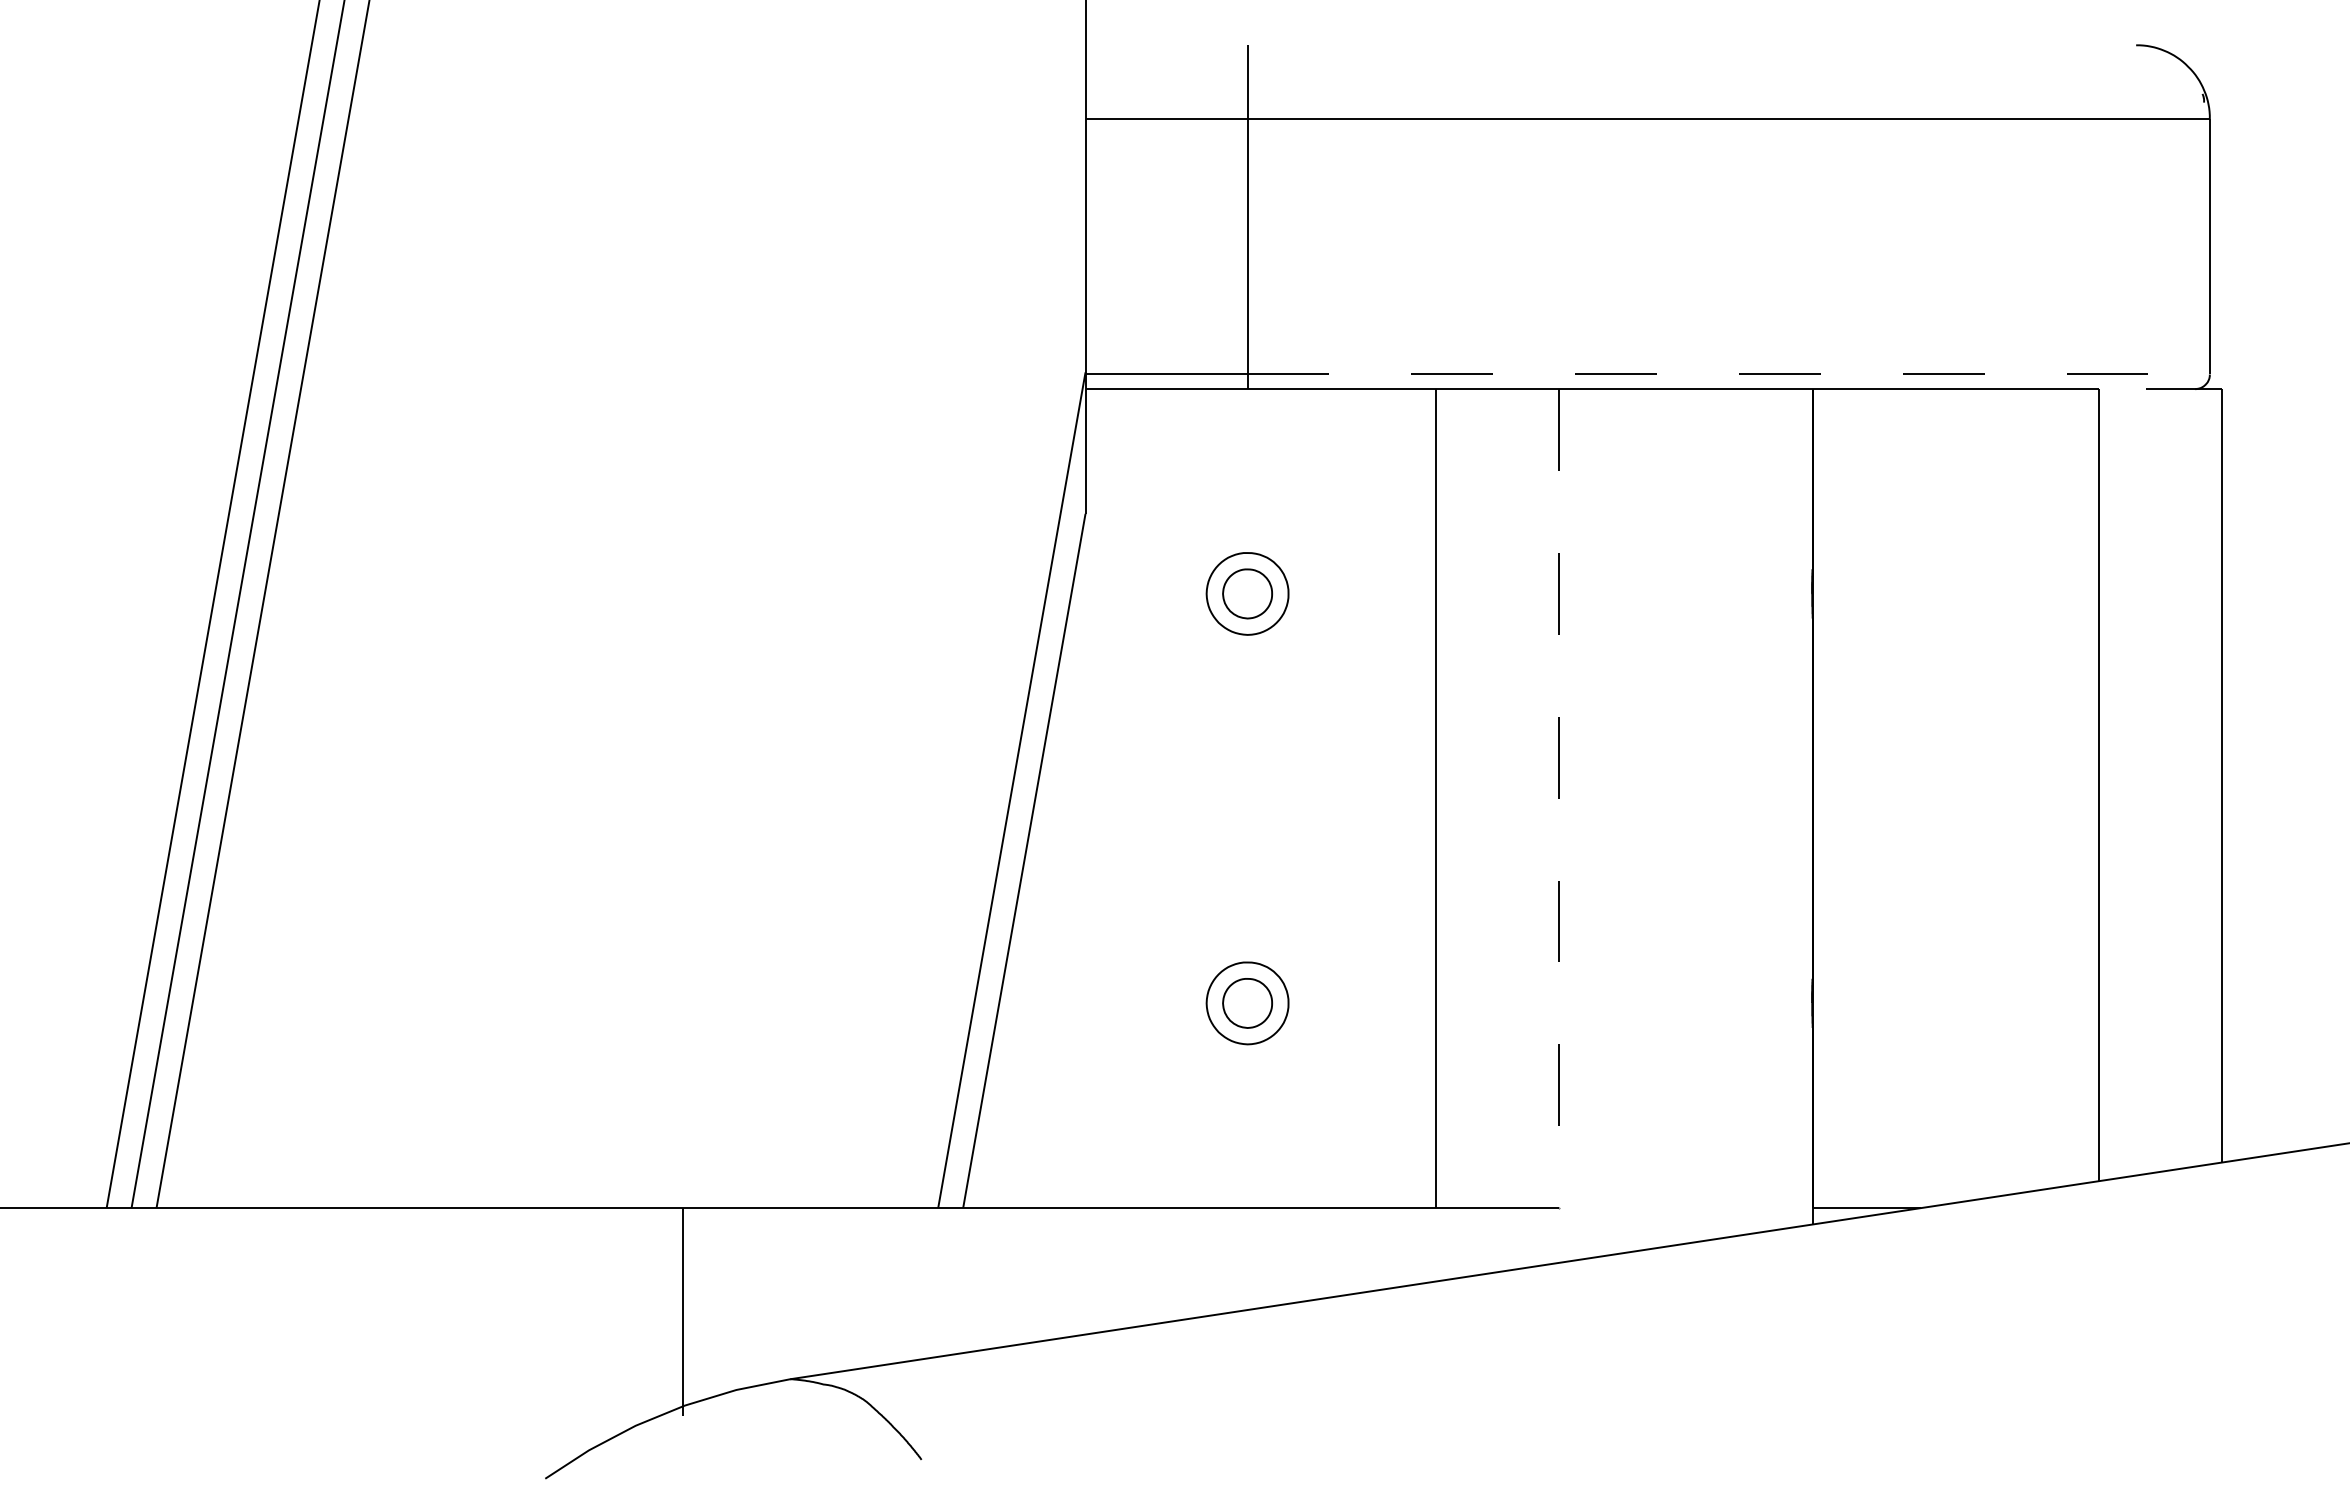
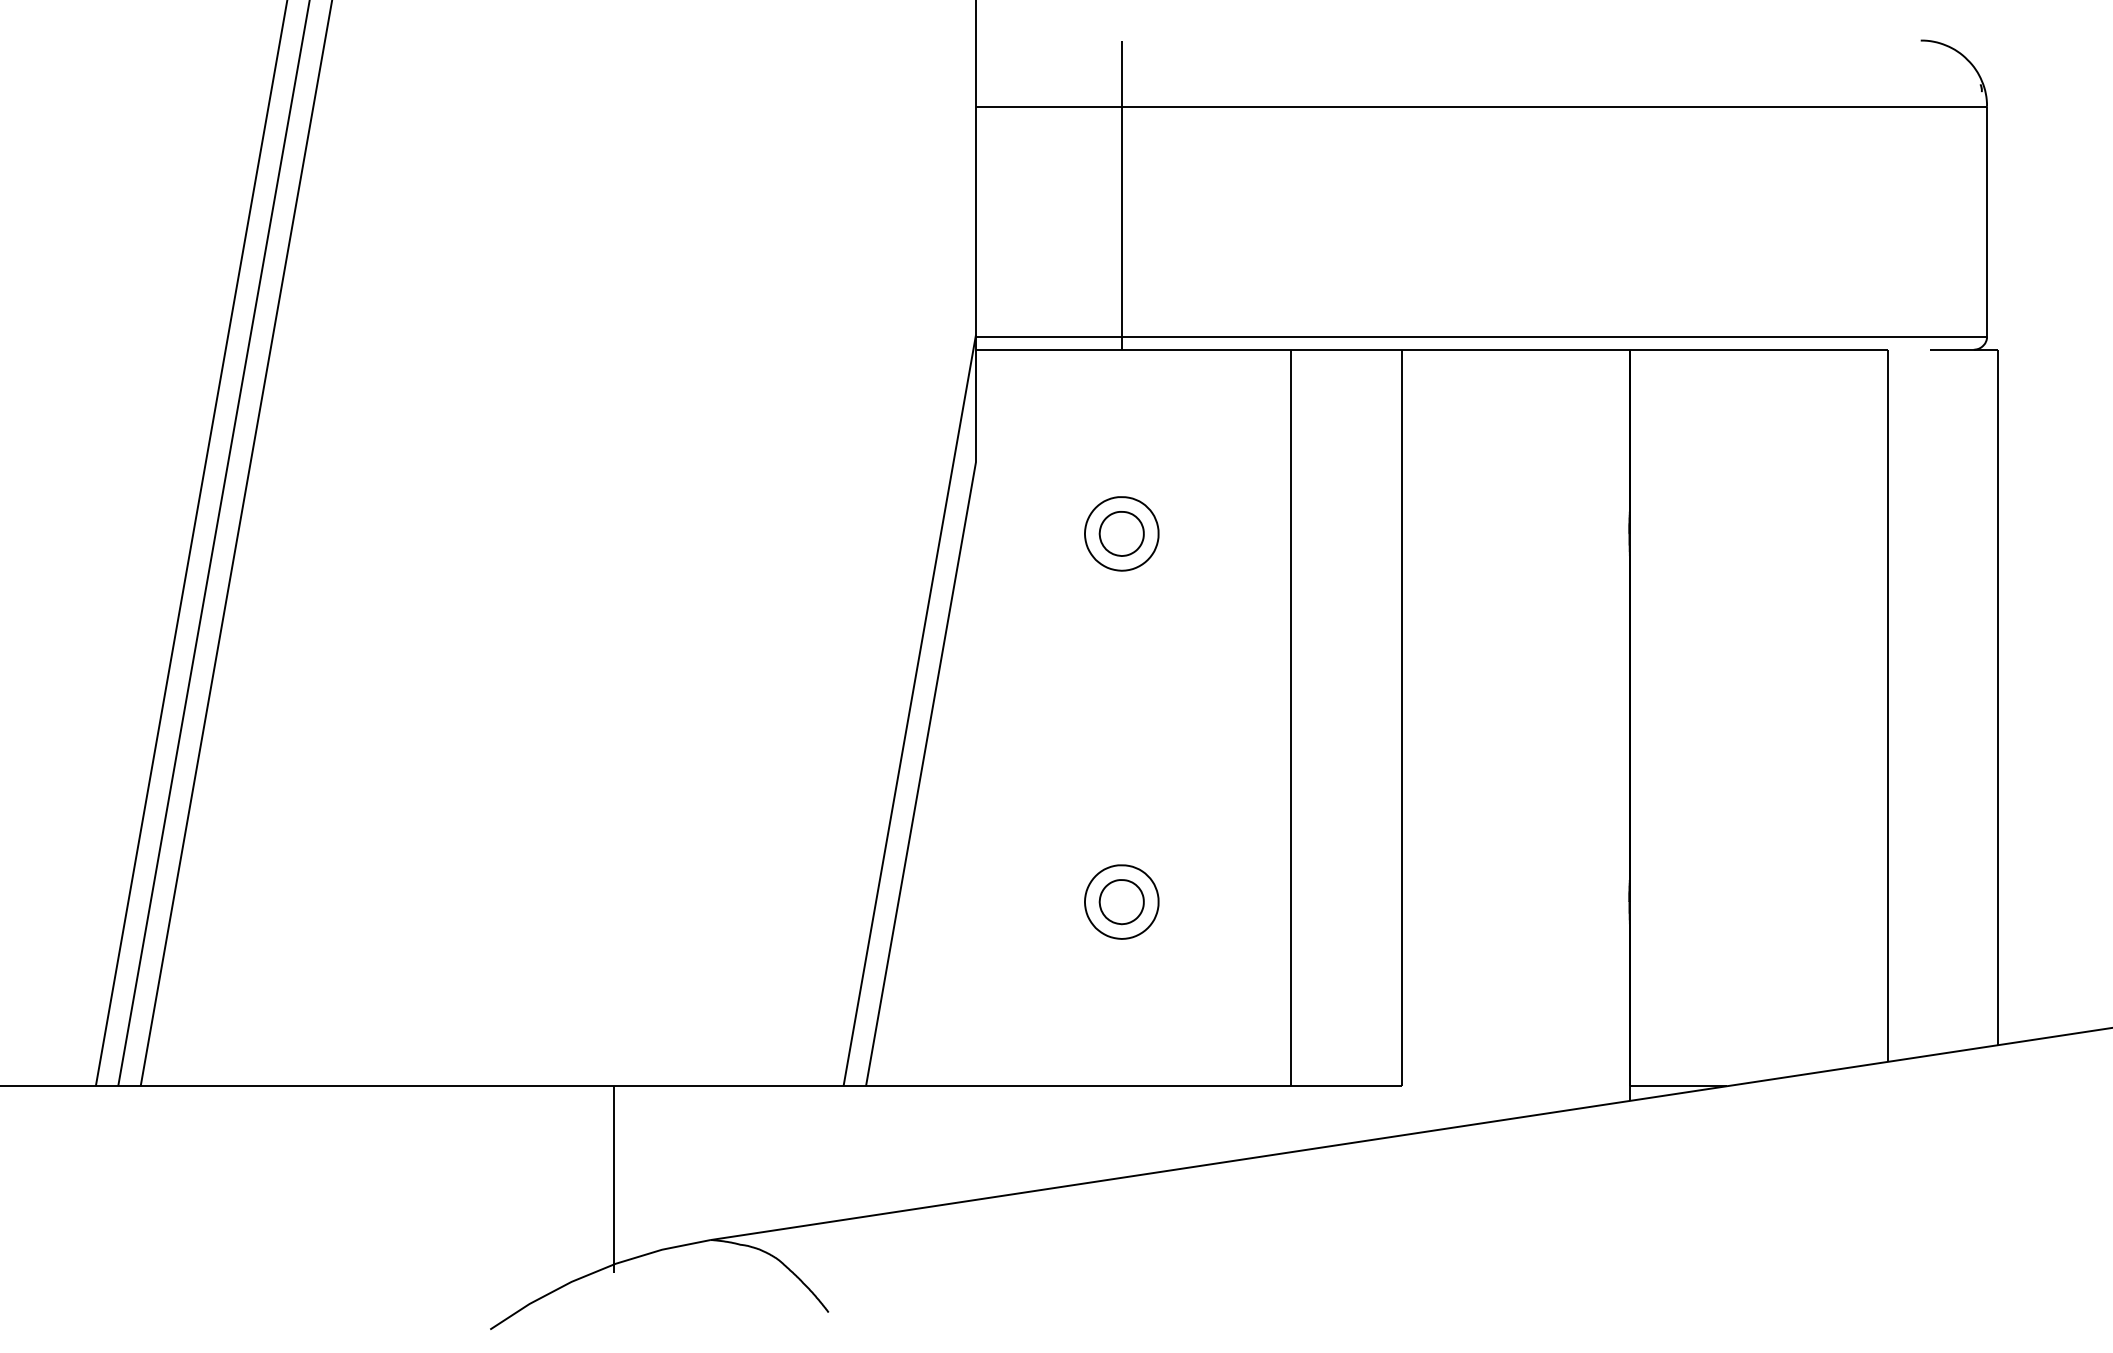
line: (1729, 374) -> (1555, 336), dashed -> solid
line: (1558, 799) -> (1401, 718), dashed -> solid

